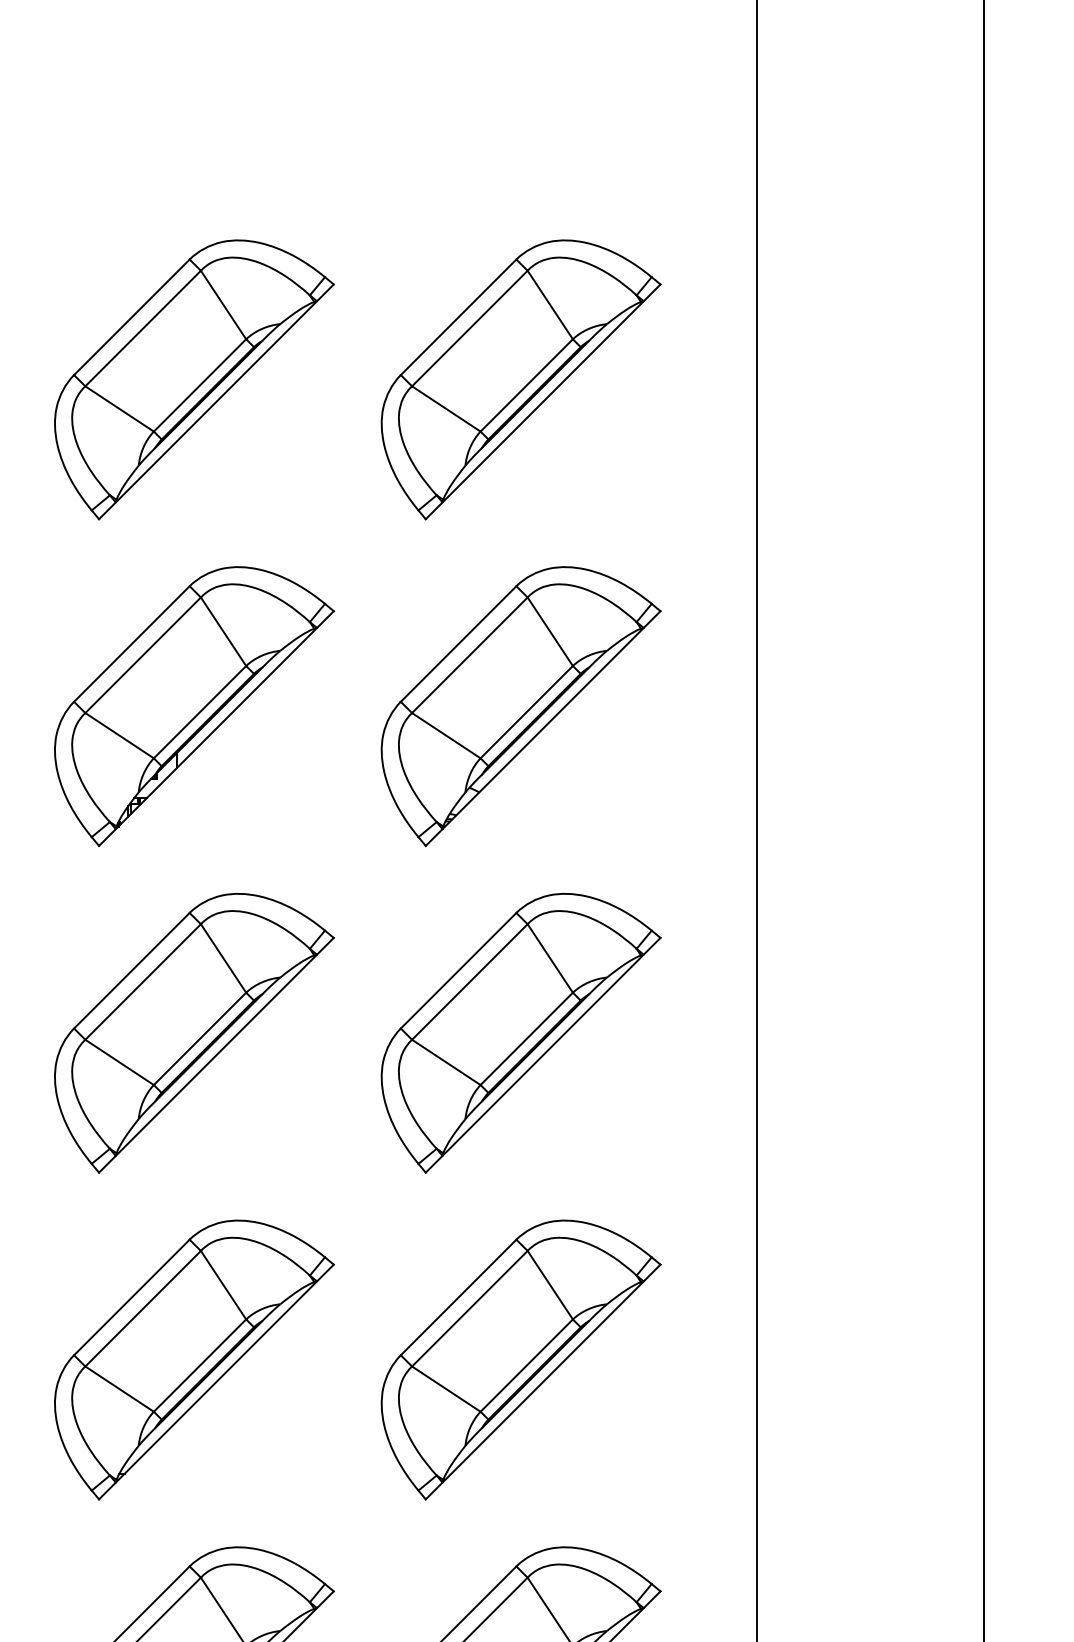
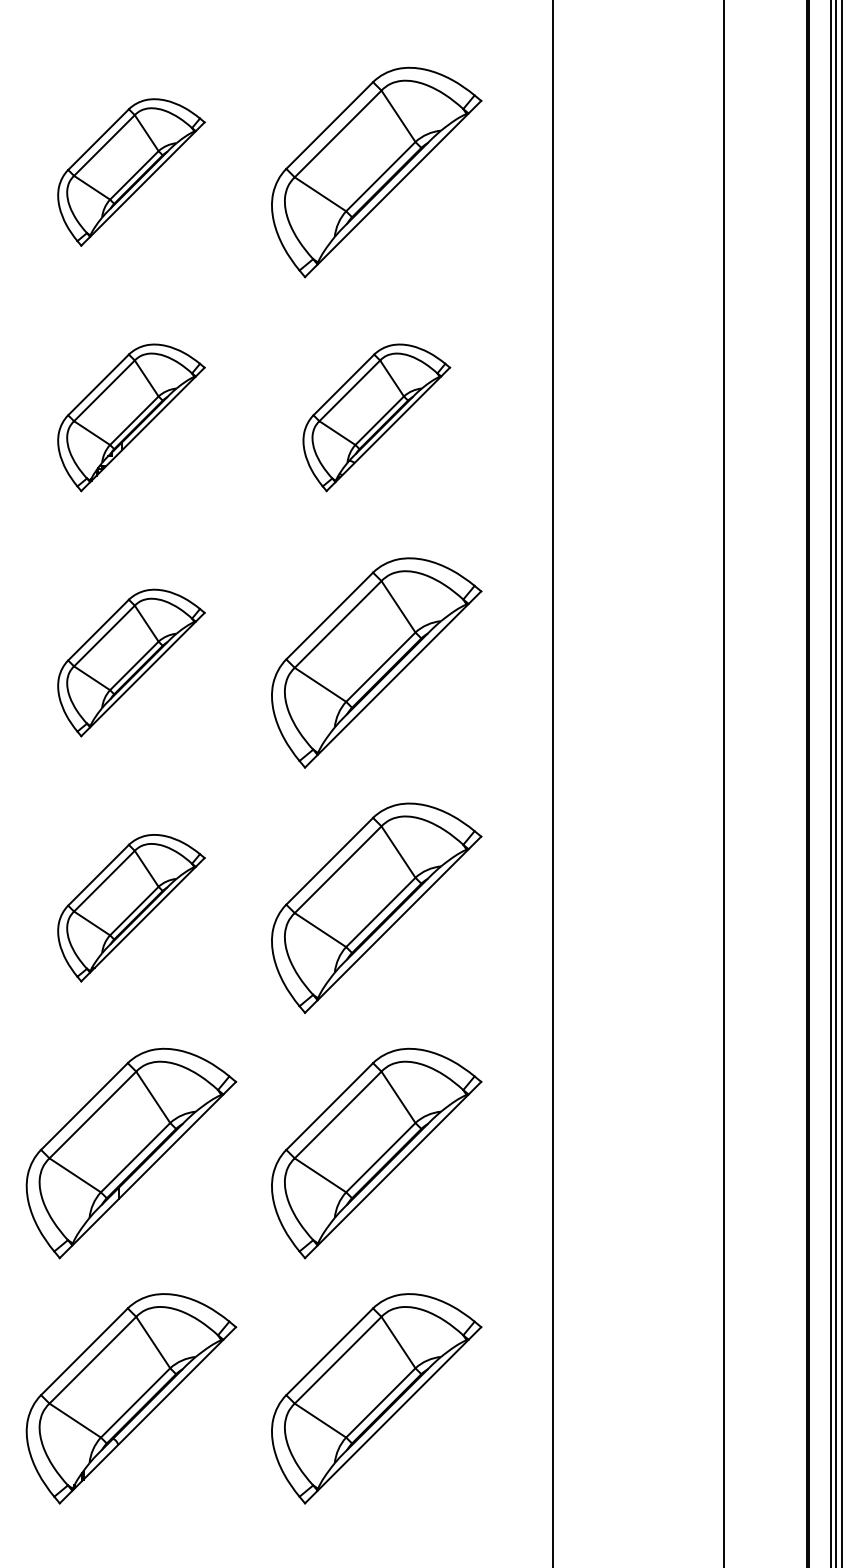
part: (194, 379) -> (131, 172), size x0.7
part: (194, 706) -> (131, 417), size x0.7
part: (520, 706) -> (376, 417), size x0.7
part: (194, 1032) -> (131, 662), size x0.7
part: (194, 1359) -> (131, 907), size x0.7

